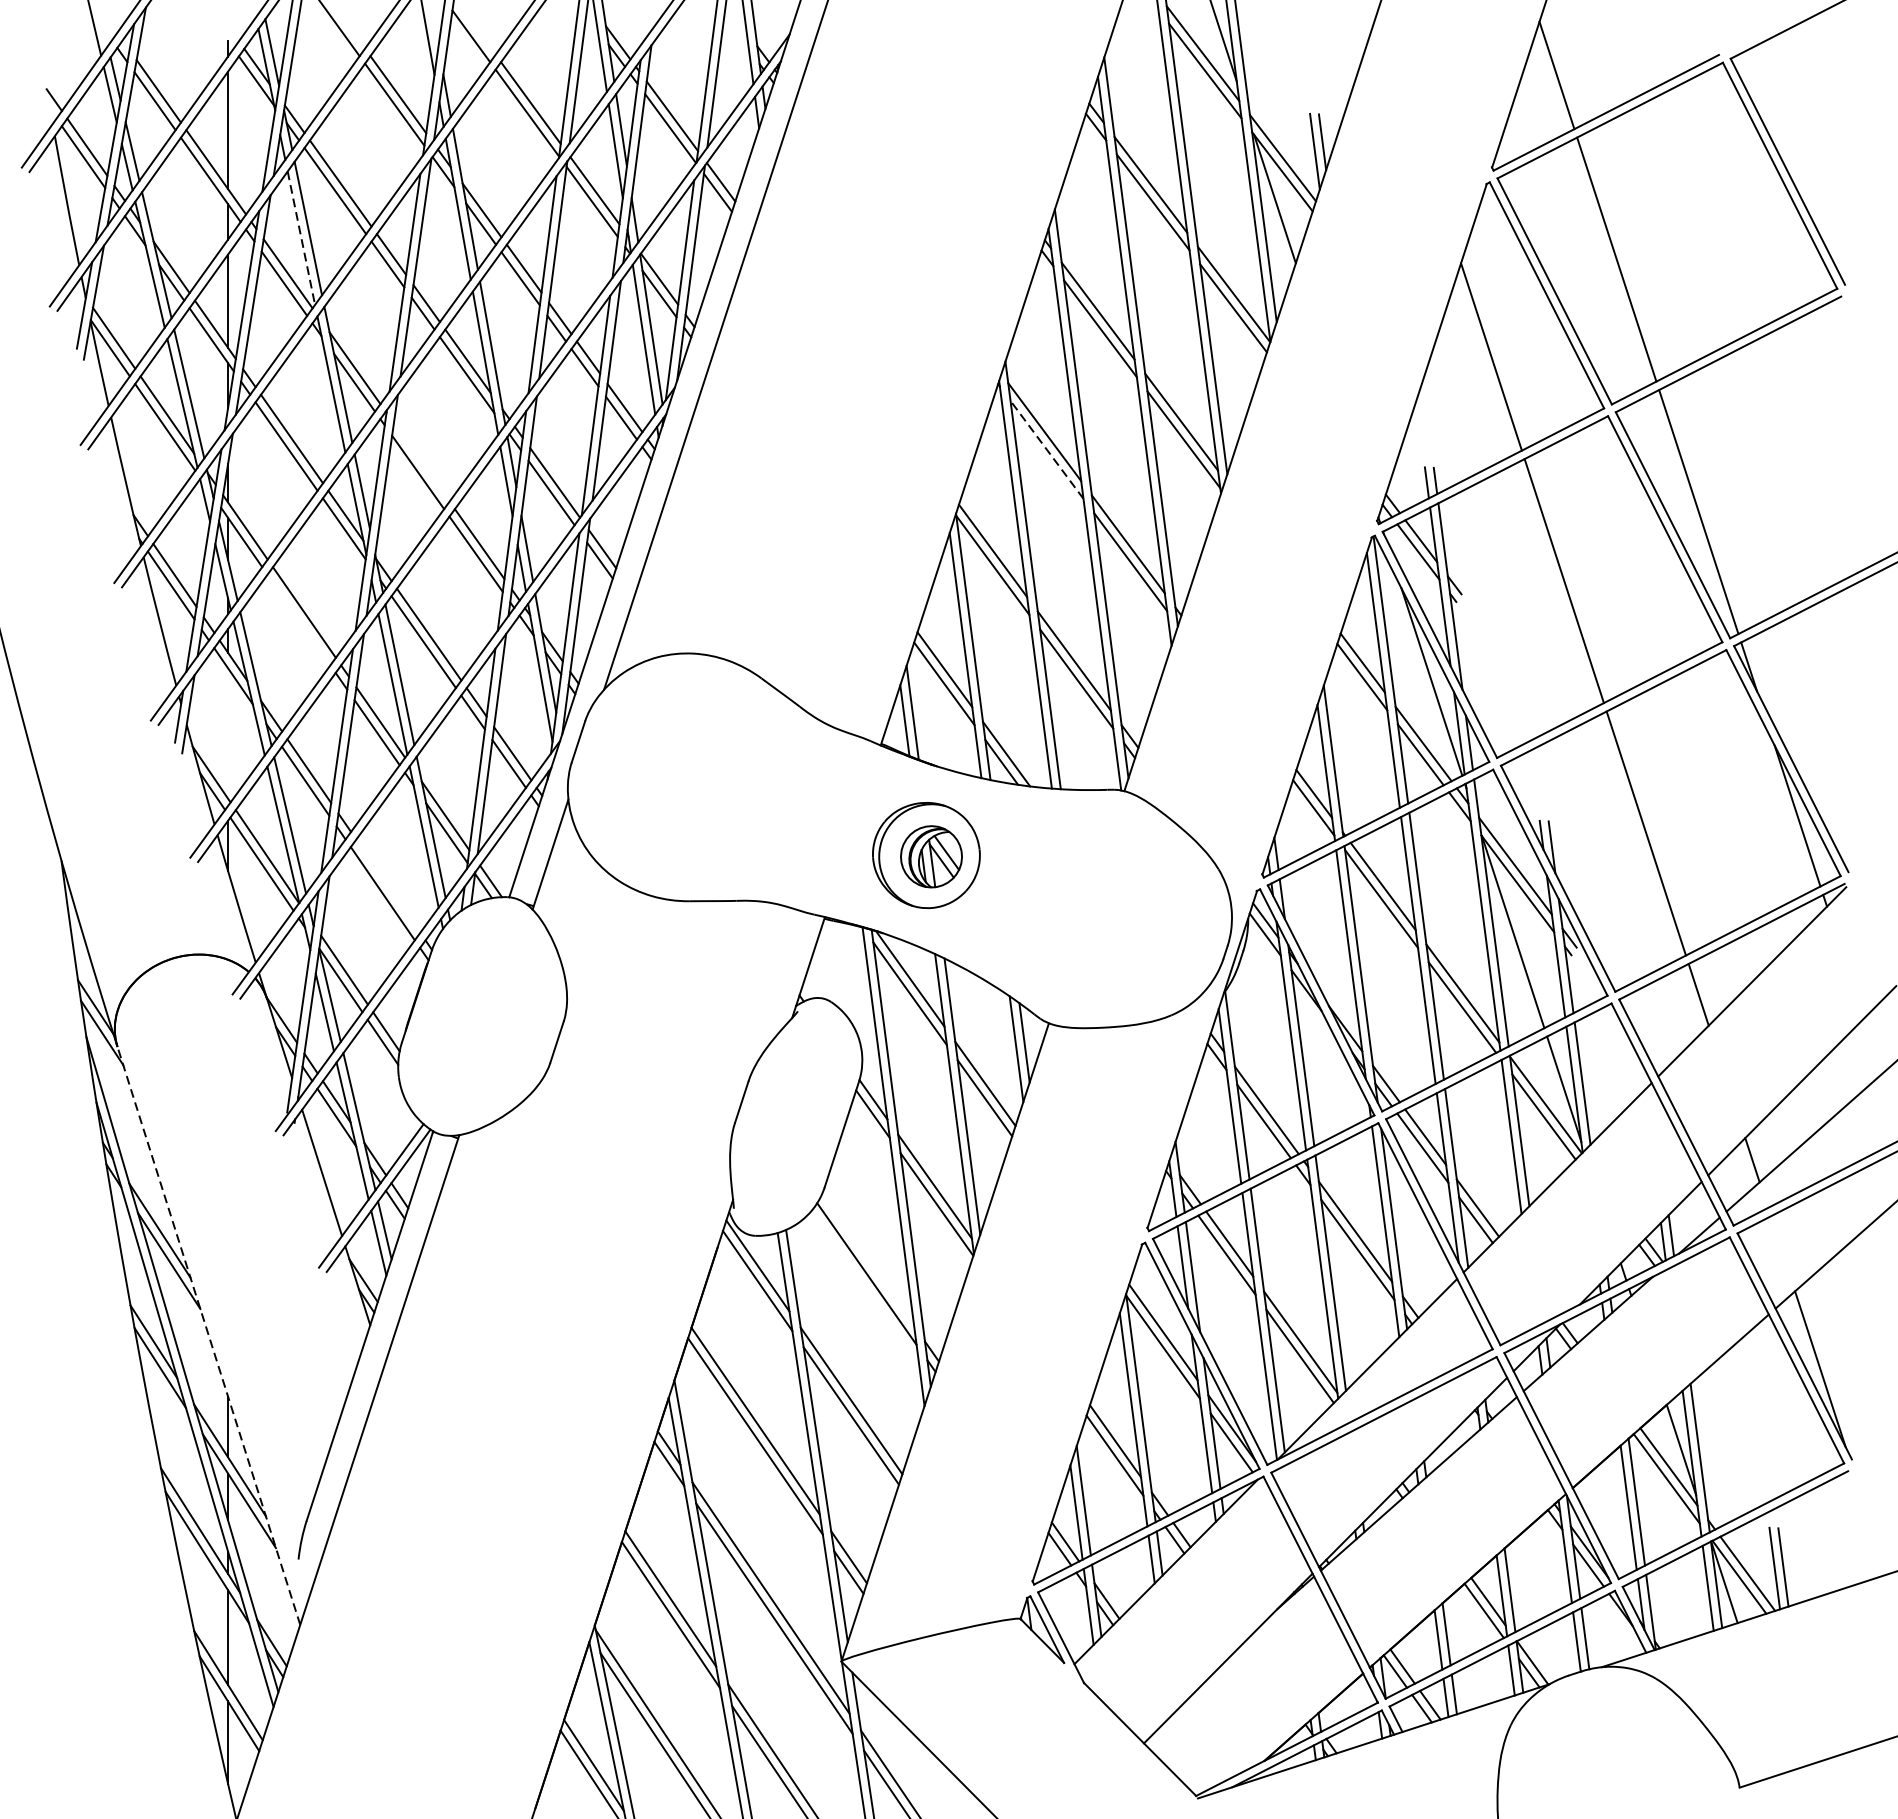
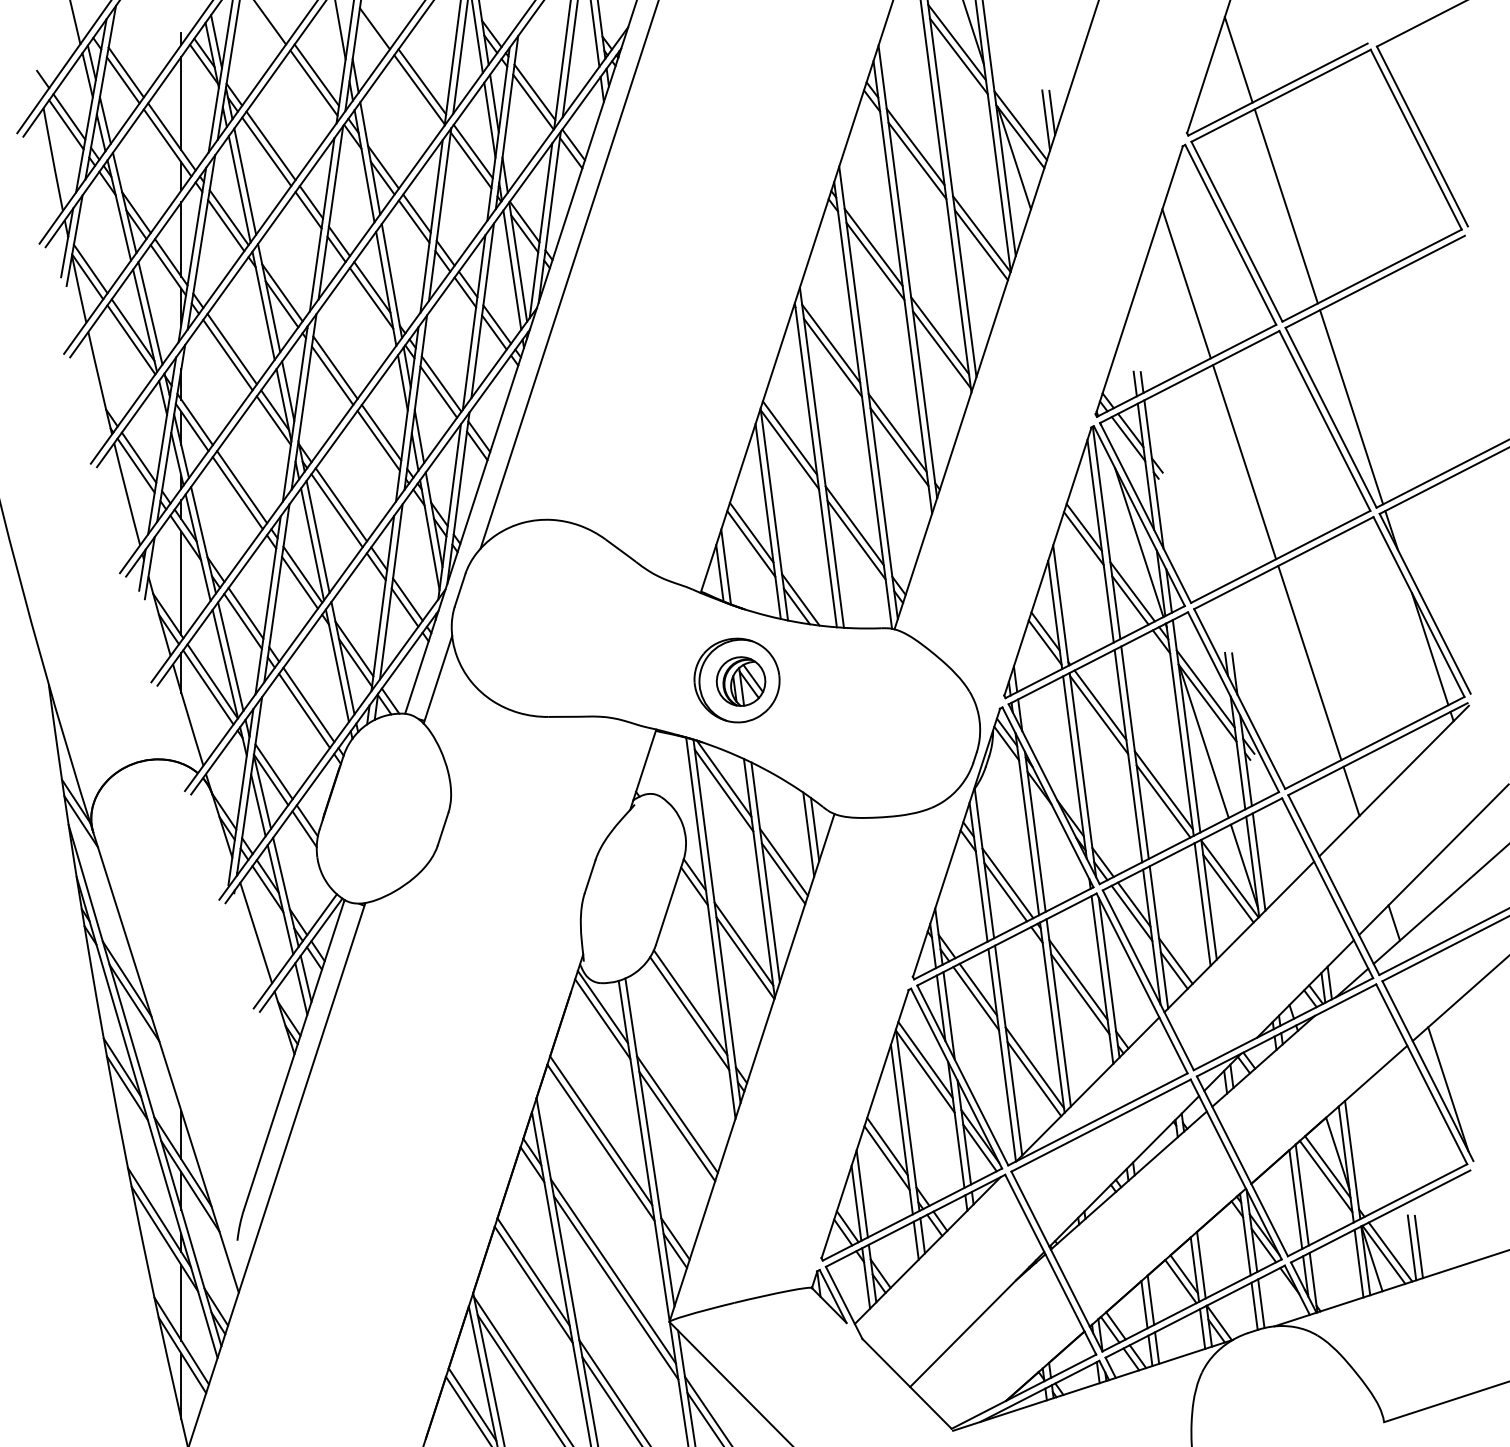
line: (301, 238) -> (239, 189), dashed -> solid
line: (1046, 449) -> (832, 357), dashed -> solid
line: (421, 462) -> (335, 367), added
line: (298, 620) -> (237, 493), added
line: (228, 733) -> (181, 583), added
line: (387, 885) -> (308, 704), added
line: (867, 1260) -> (690, 1002), added
line: (208, 1335) -> (165, 1062), dashed -> solid

